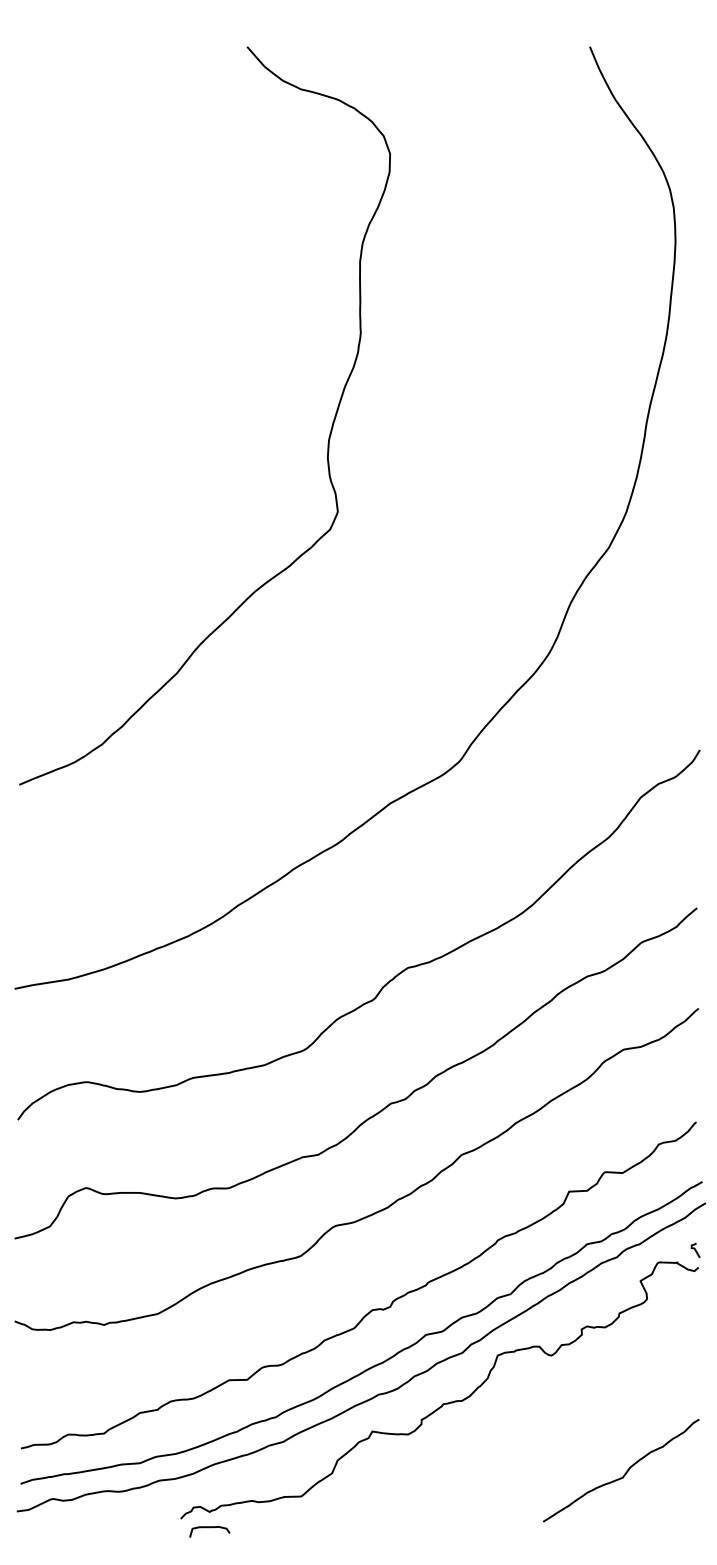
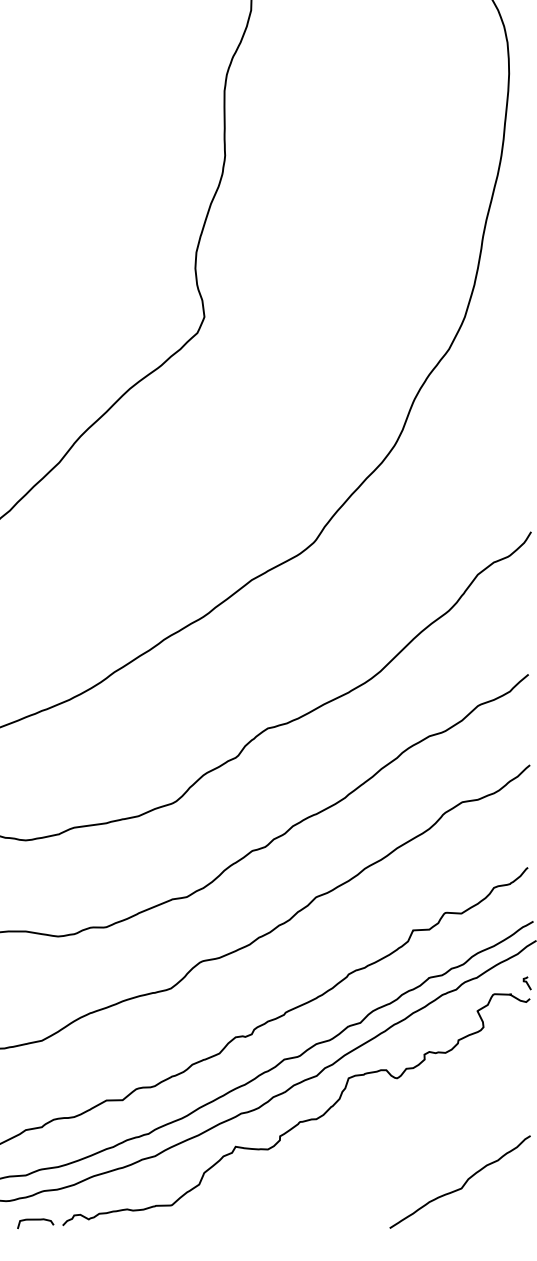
curve: (209, 1528) -> (35, 1220), moved

